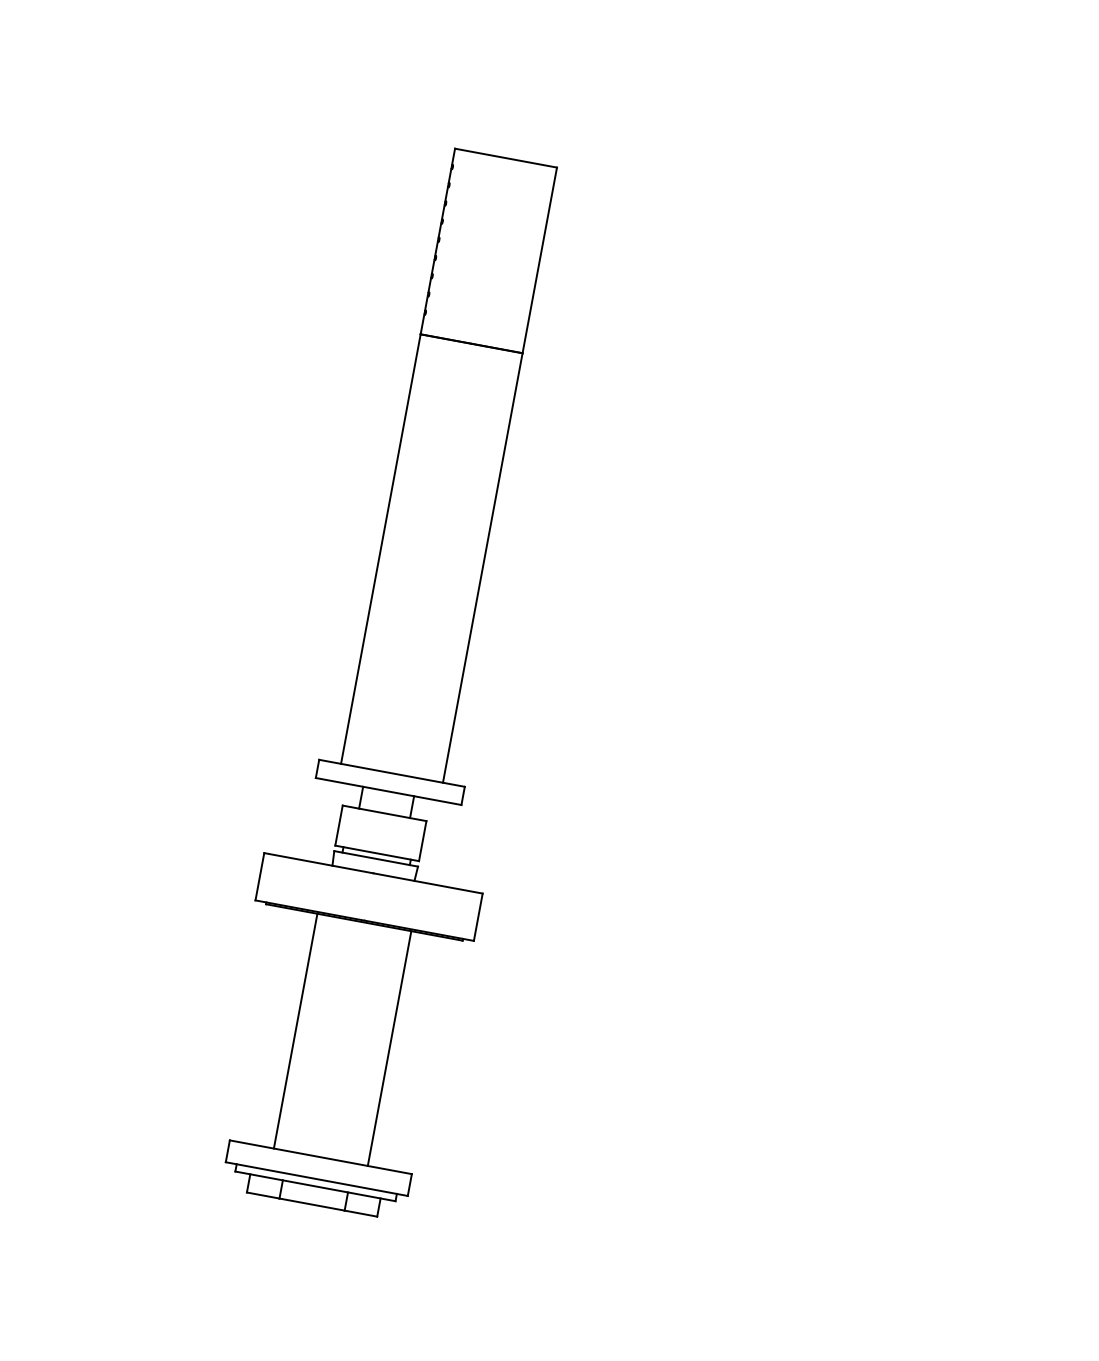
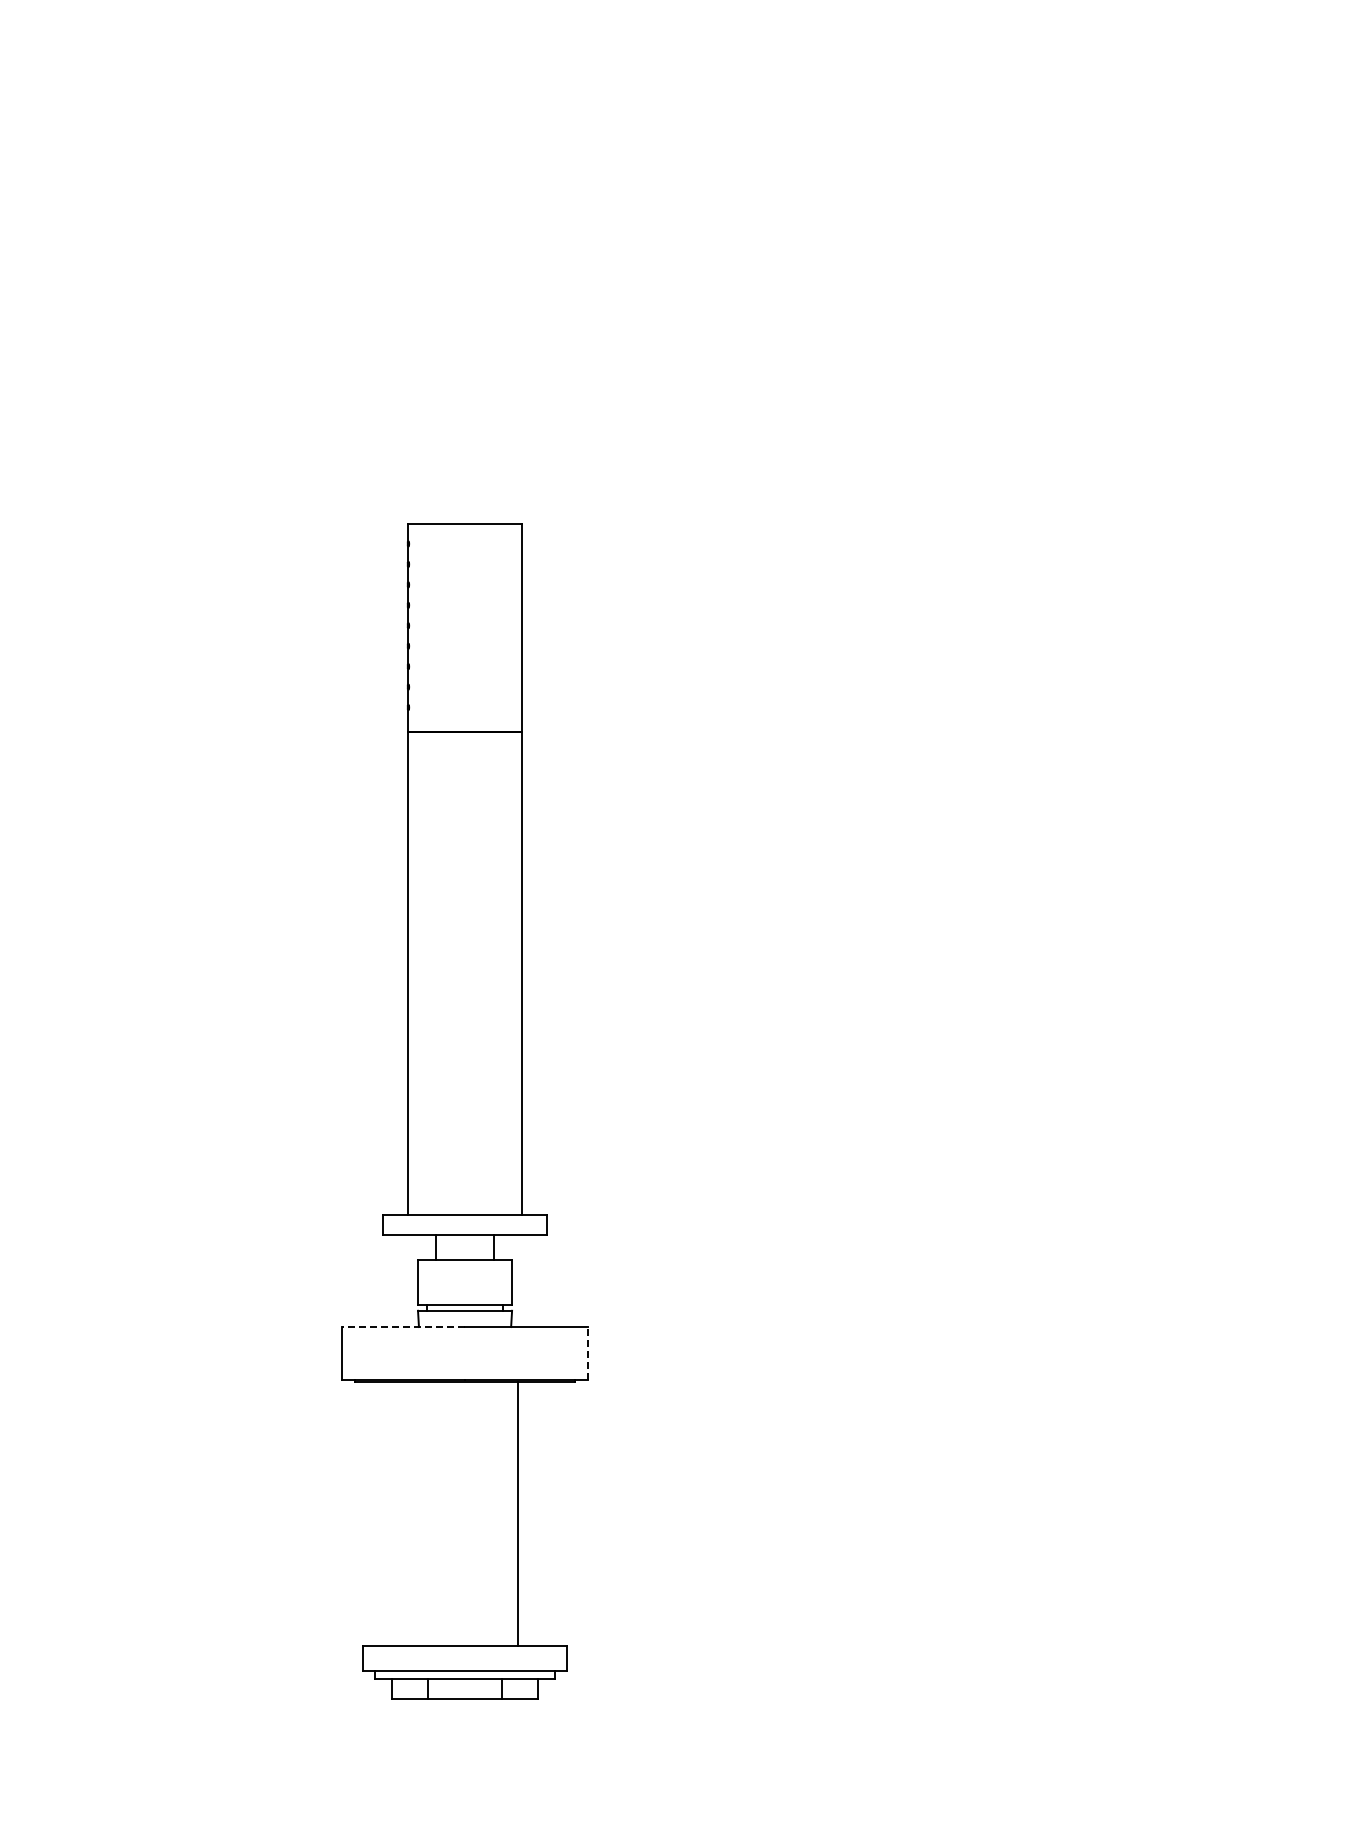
line: (318, 863) -> (403, 1327), solid -> dashed
line: (478, 917) -> (587, 1353), solid -> dashed
line: (295, 1031) -> (412, 1514), removed

